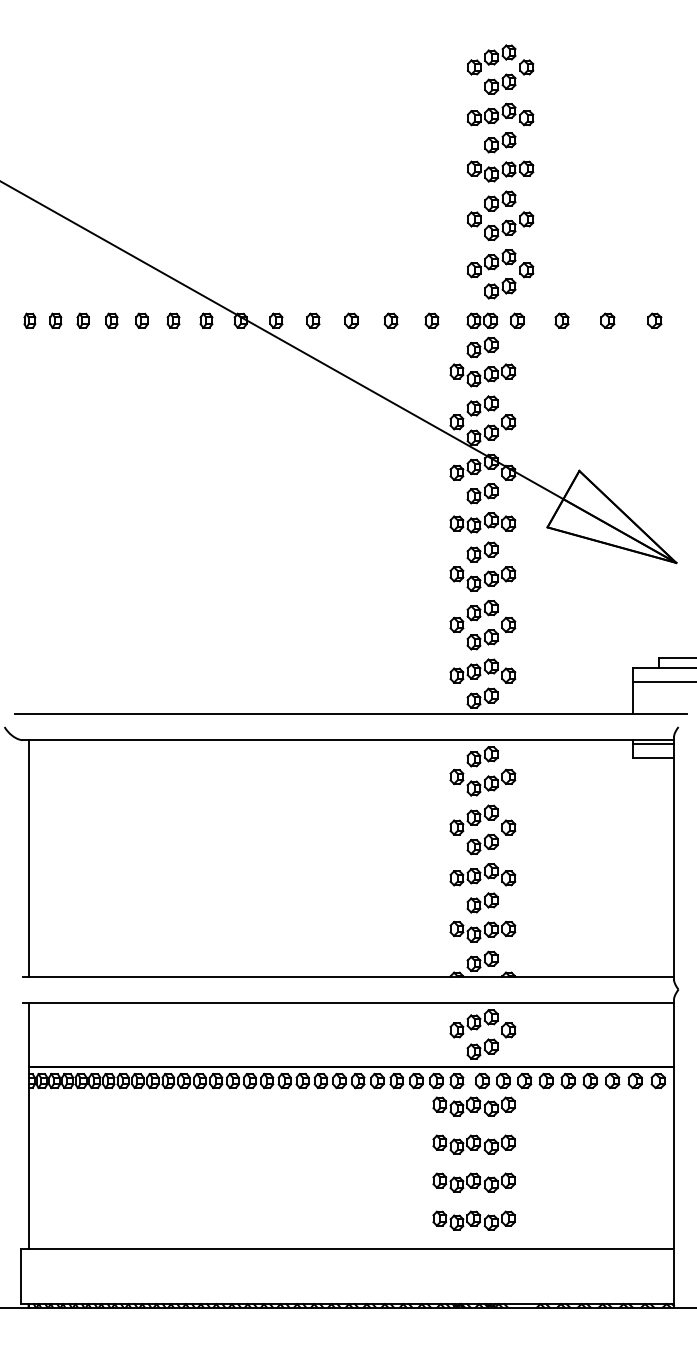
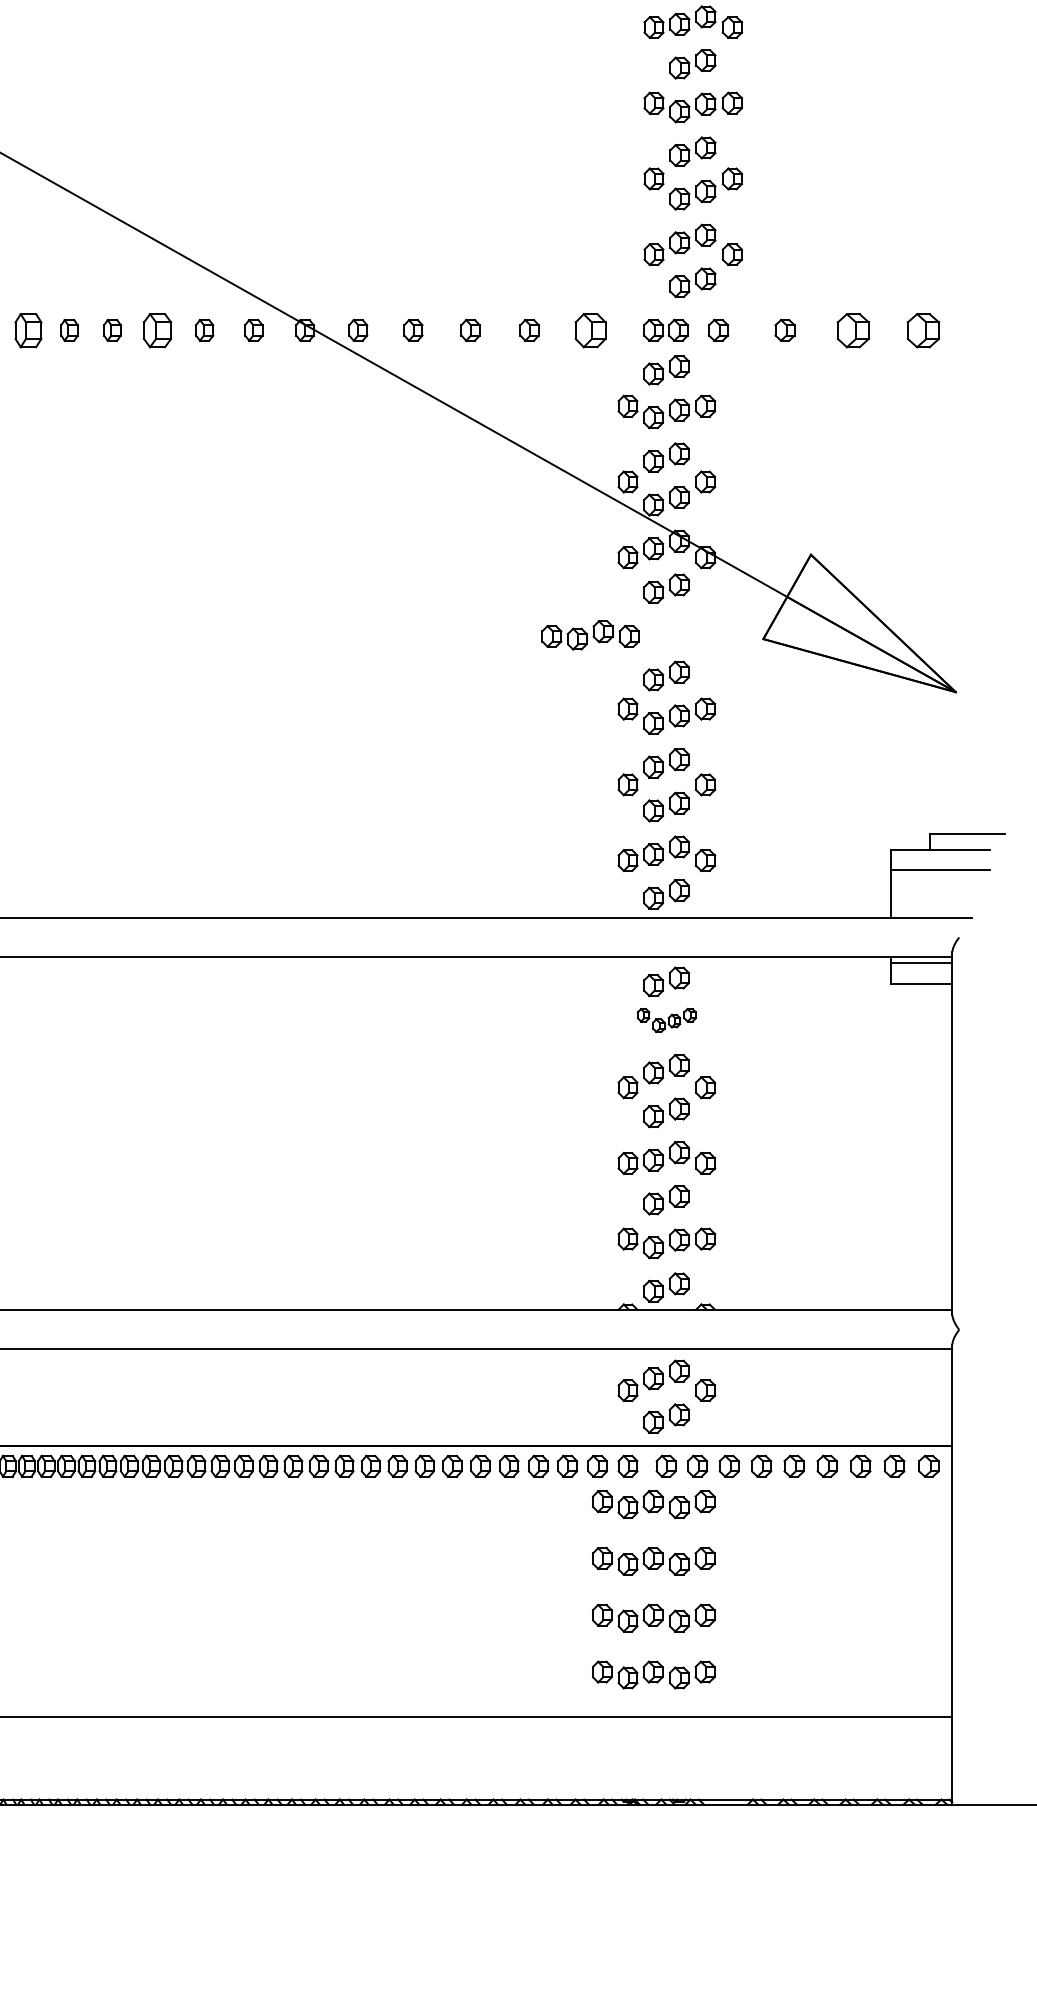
part: (55, 320) -> (28, 329), size x1.6
part: (141, 320) -> (156, 329), size x1.6
part: (431, 320) -> (590, 329), size x1.6
part: (607, 320) -> (853, 329), size x1.6
part: (654, 320) -> (923, 329), size x1.6
part: (482, 522) -> (590, 634), moved
part: (482, 782) -> (666, 1020), size x0.6

